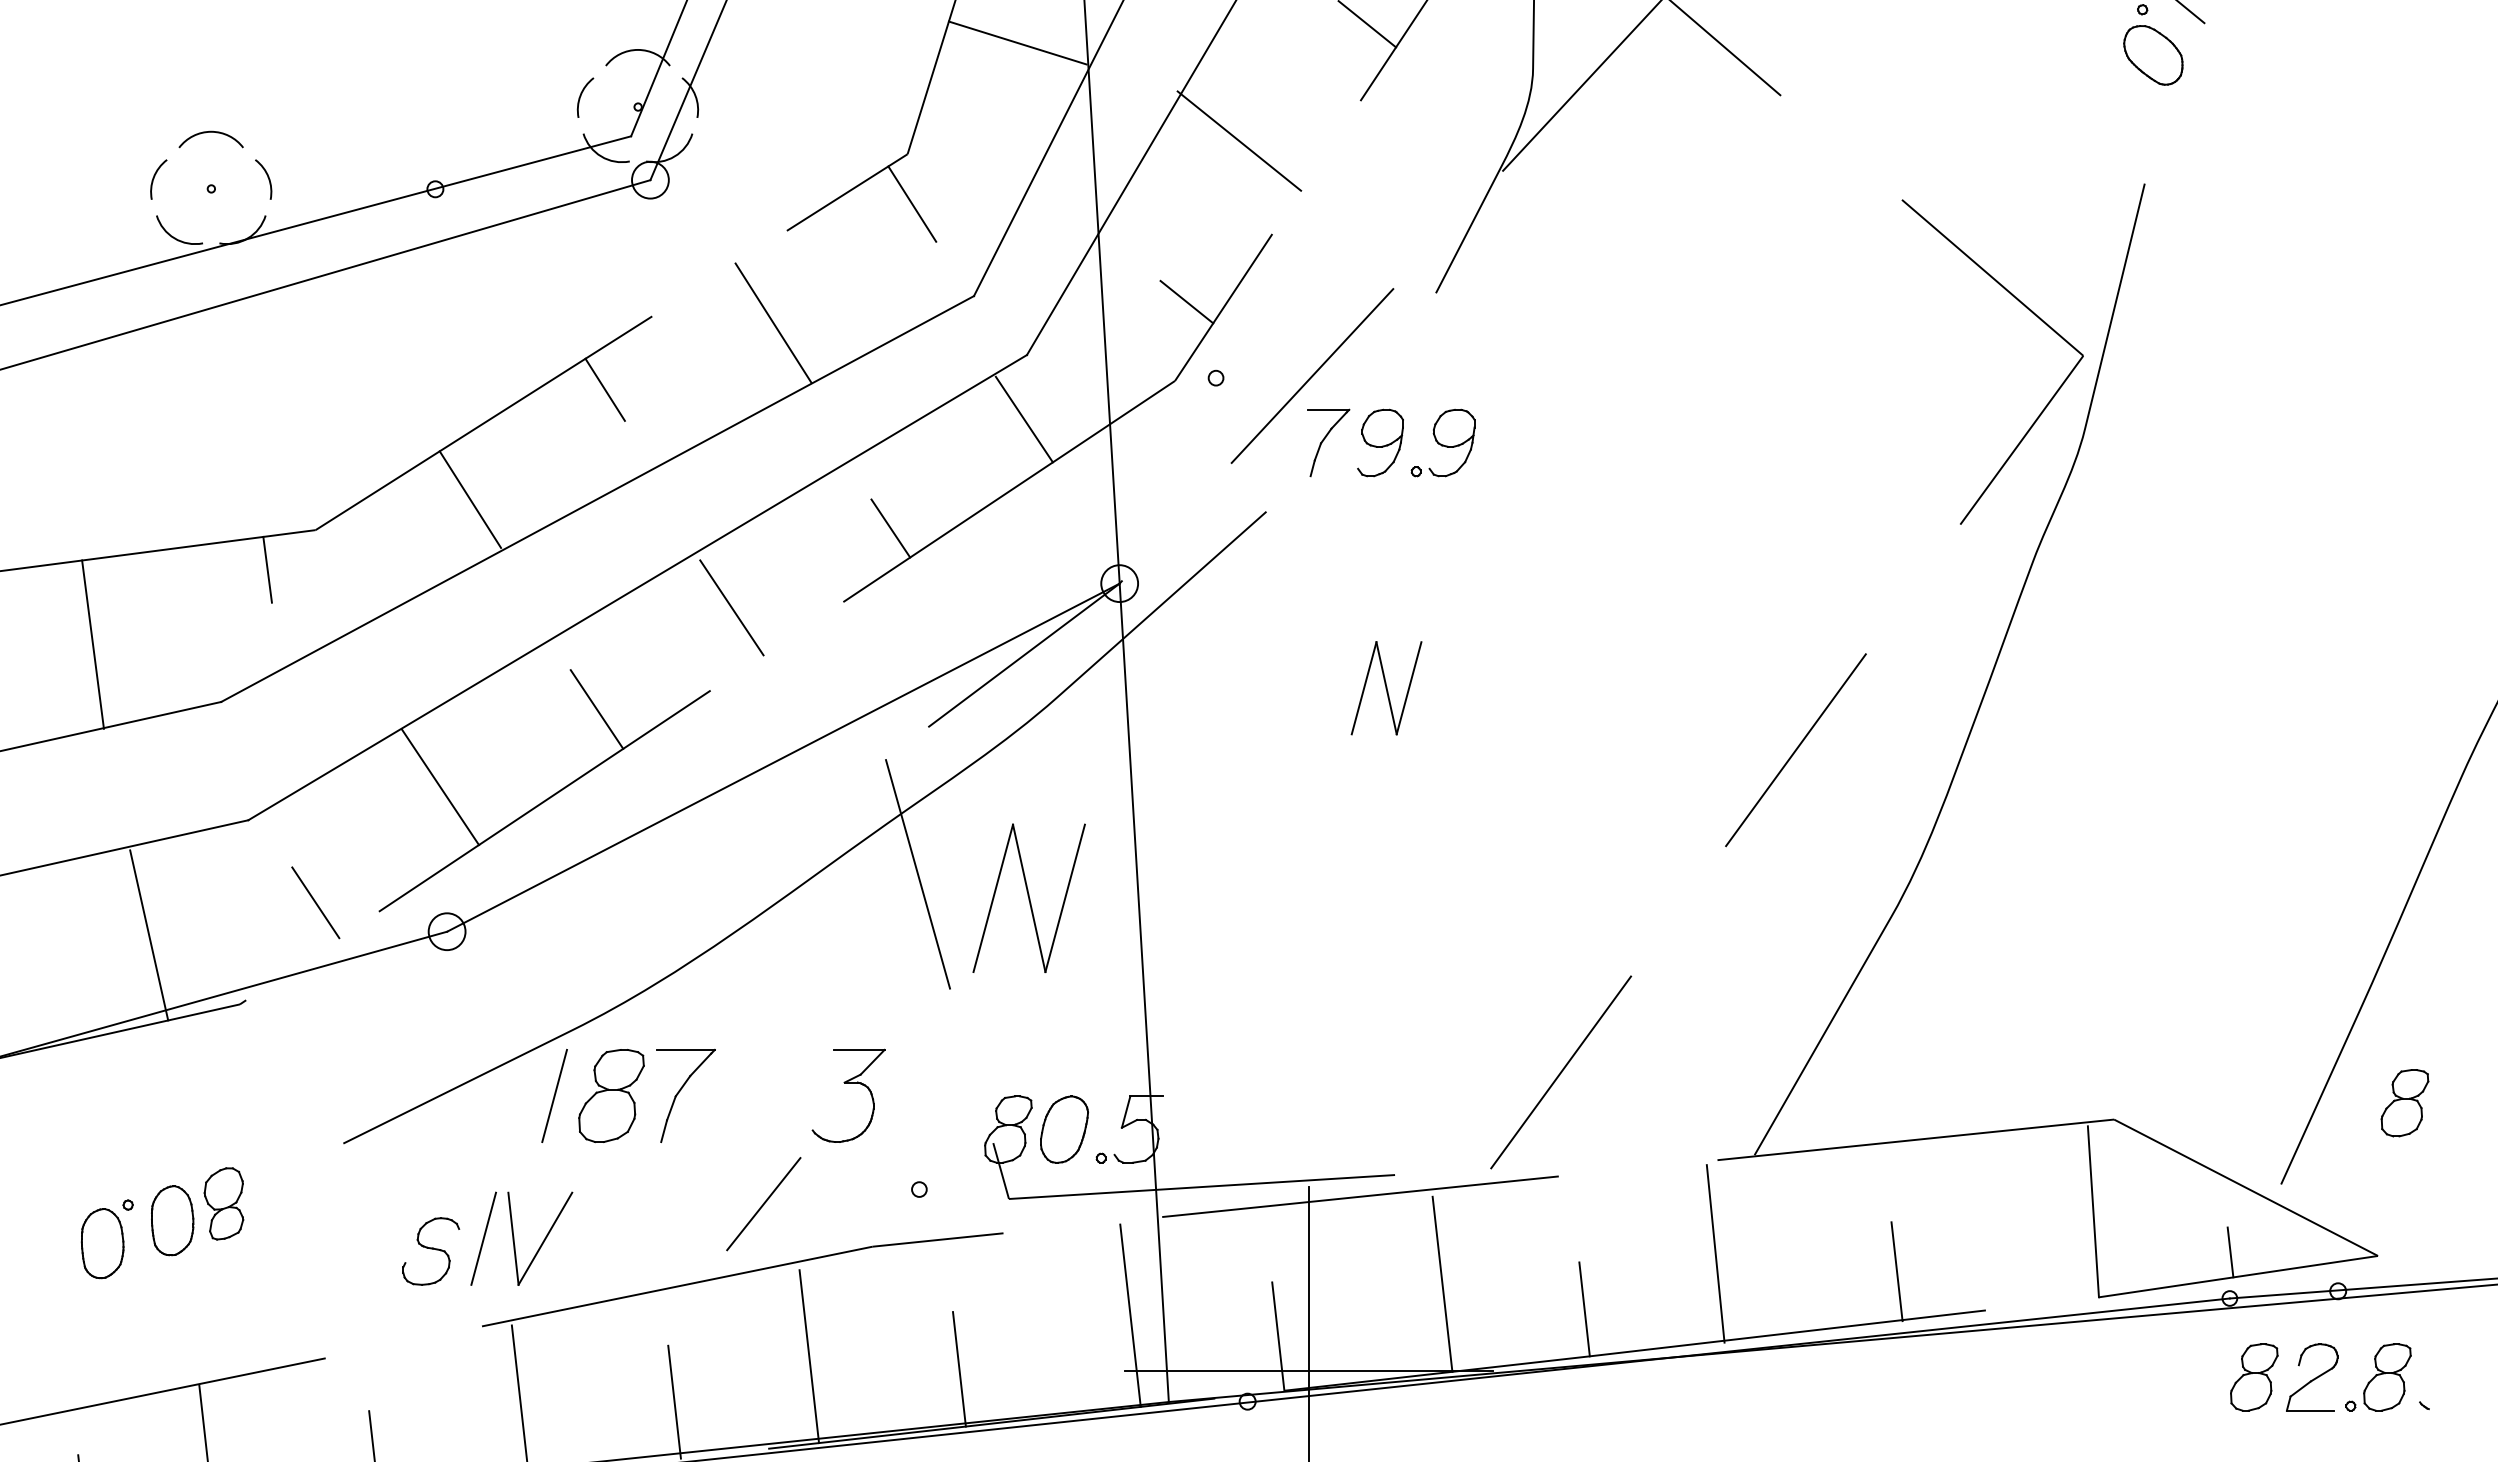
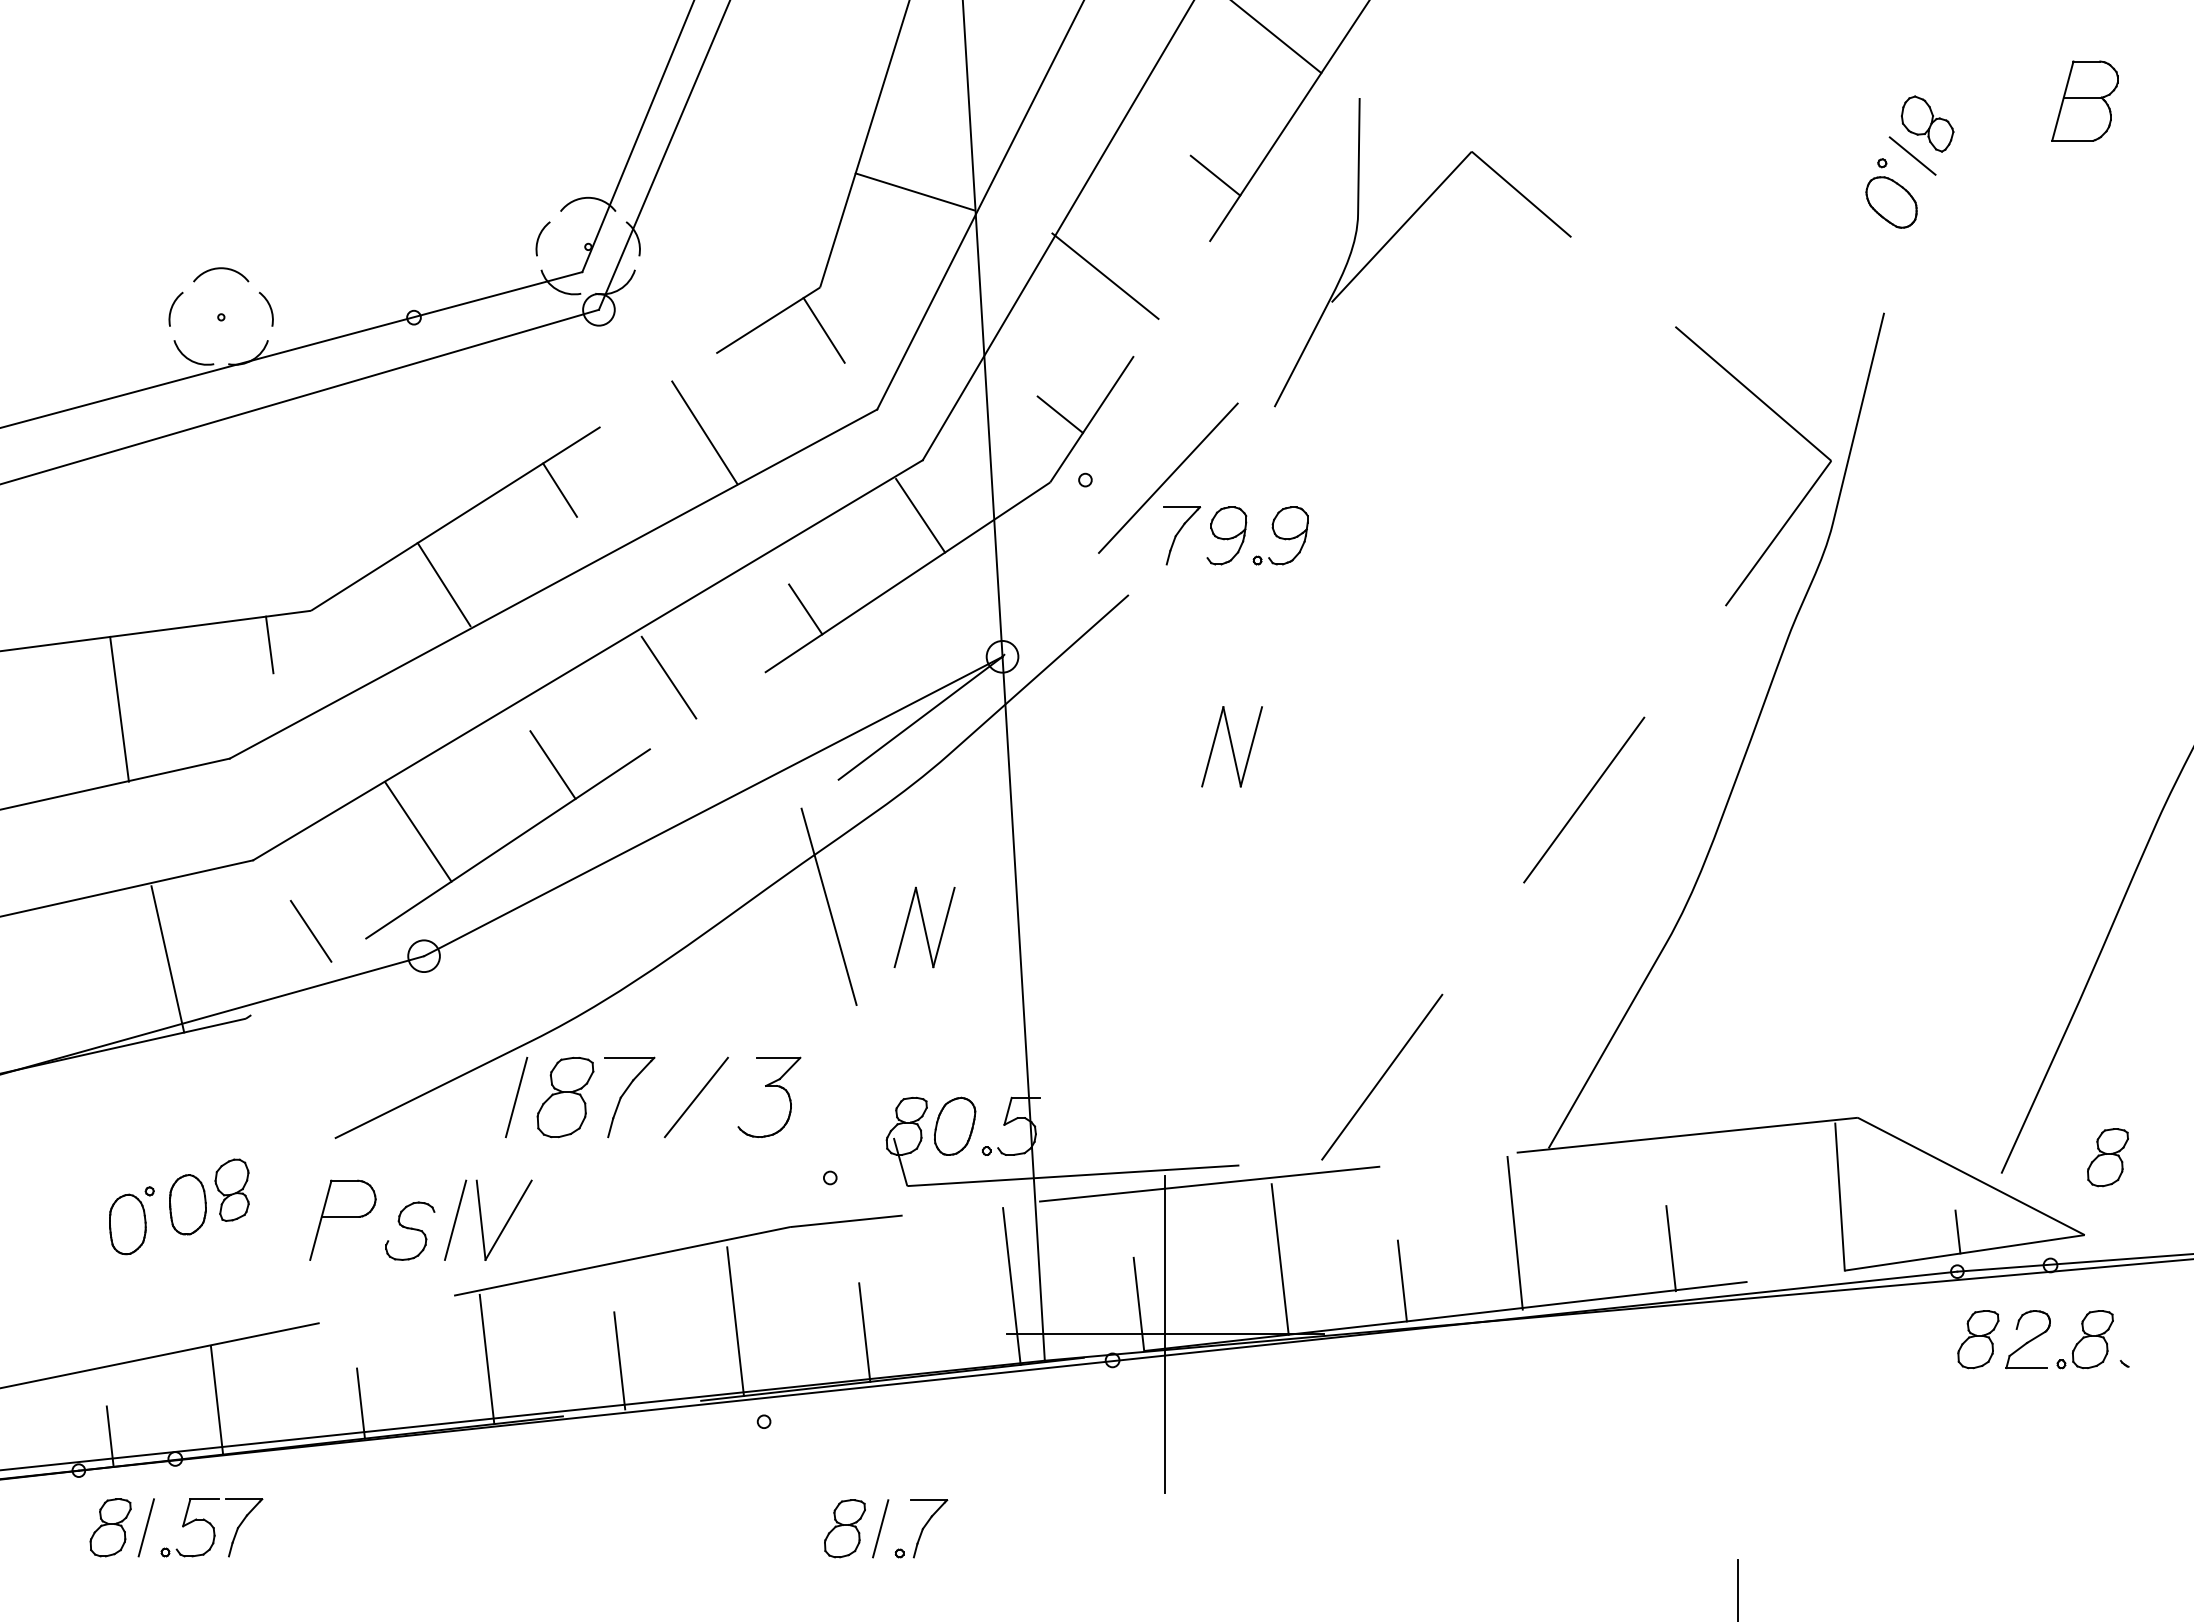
part: (1028, 898) -> (924, 927), size x0.62
part: (2404, 1102) -> (2107, 1157), moved
line: (762, 1204) -> (695, 1097), moved
part: (352, 1237) -> (342, 1219), added

